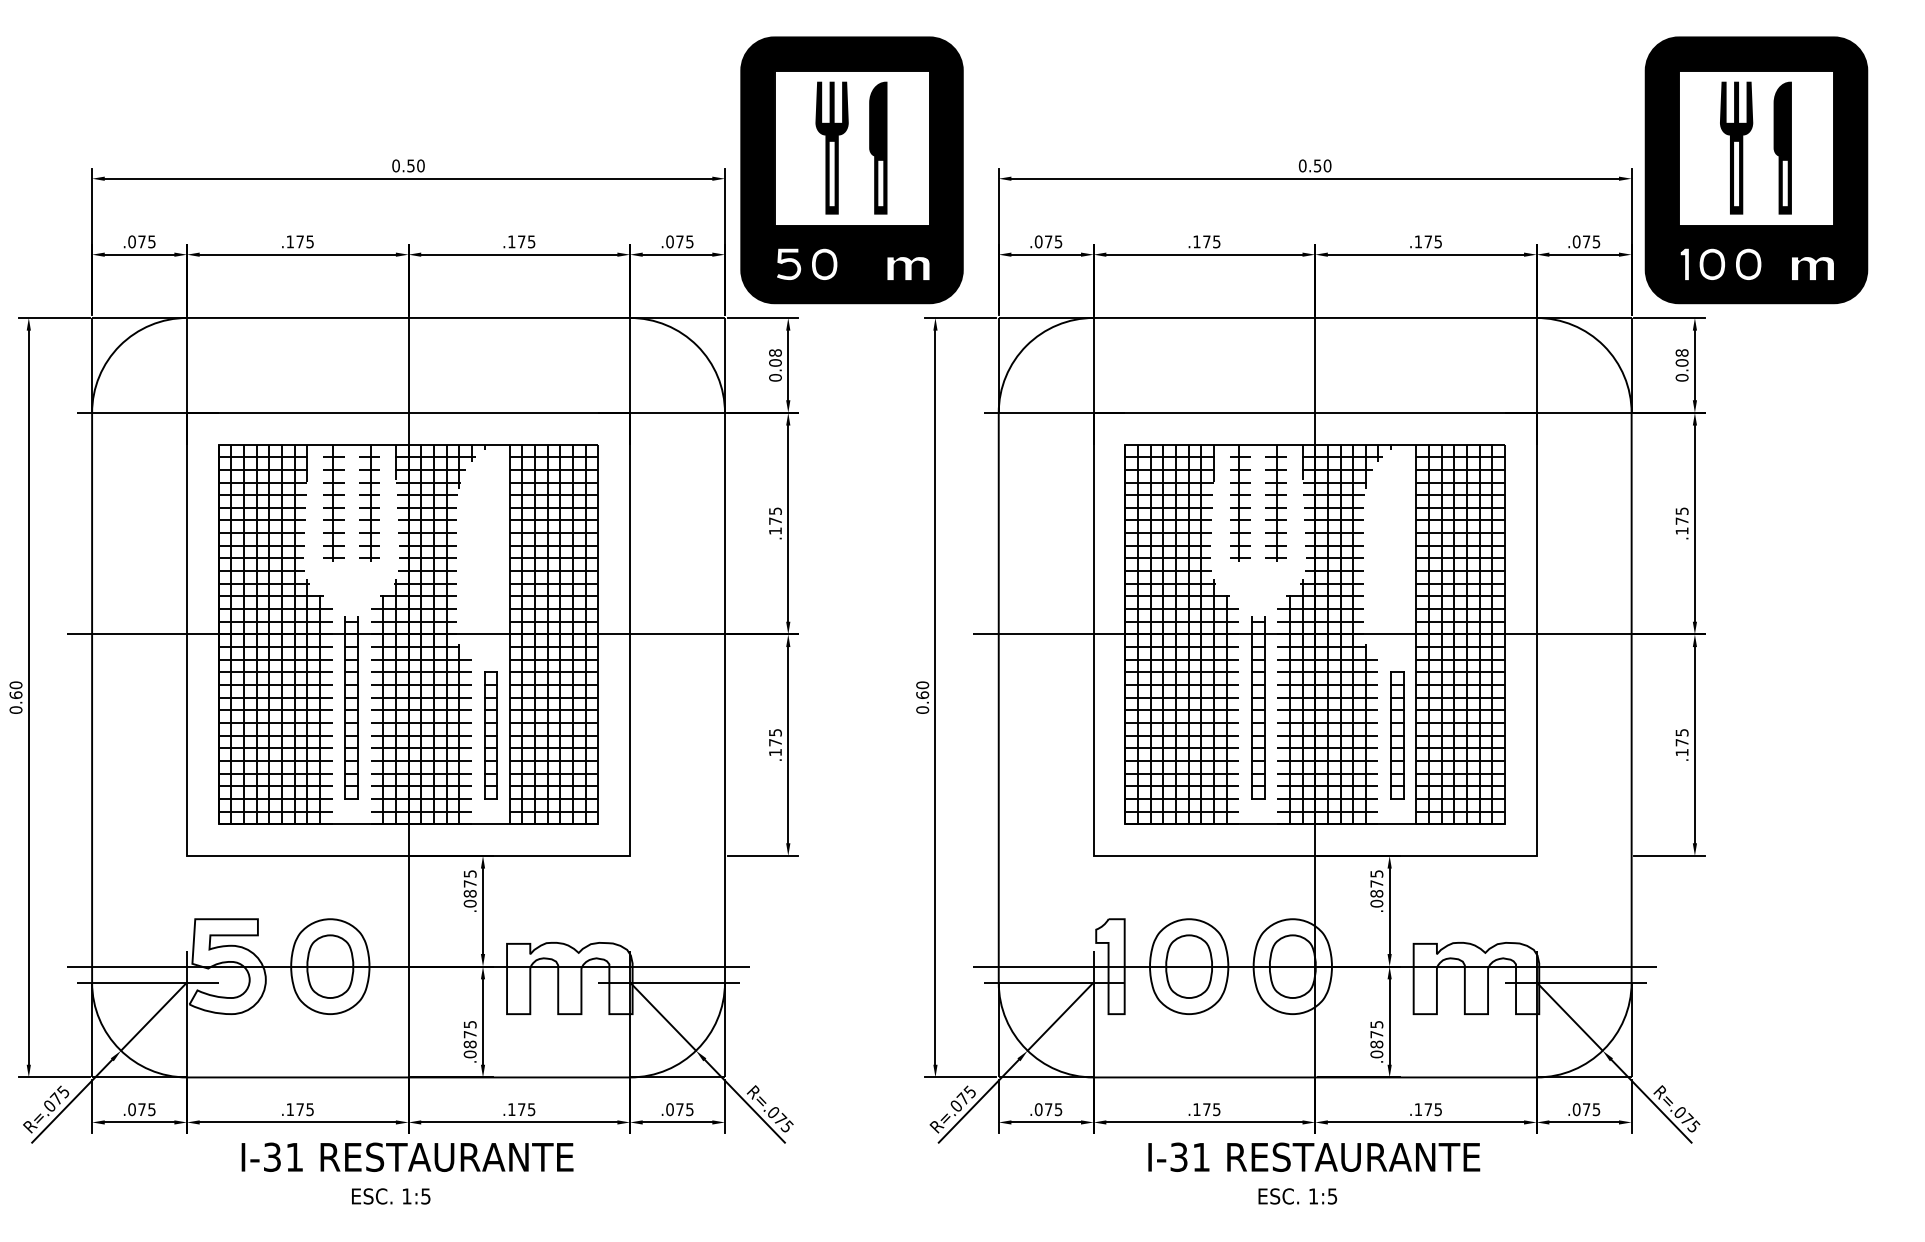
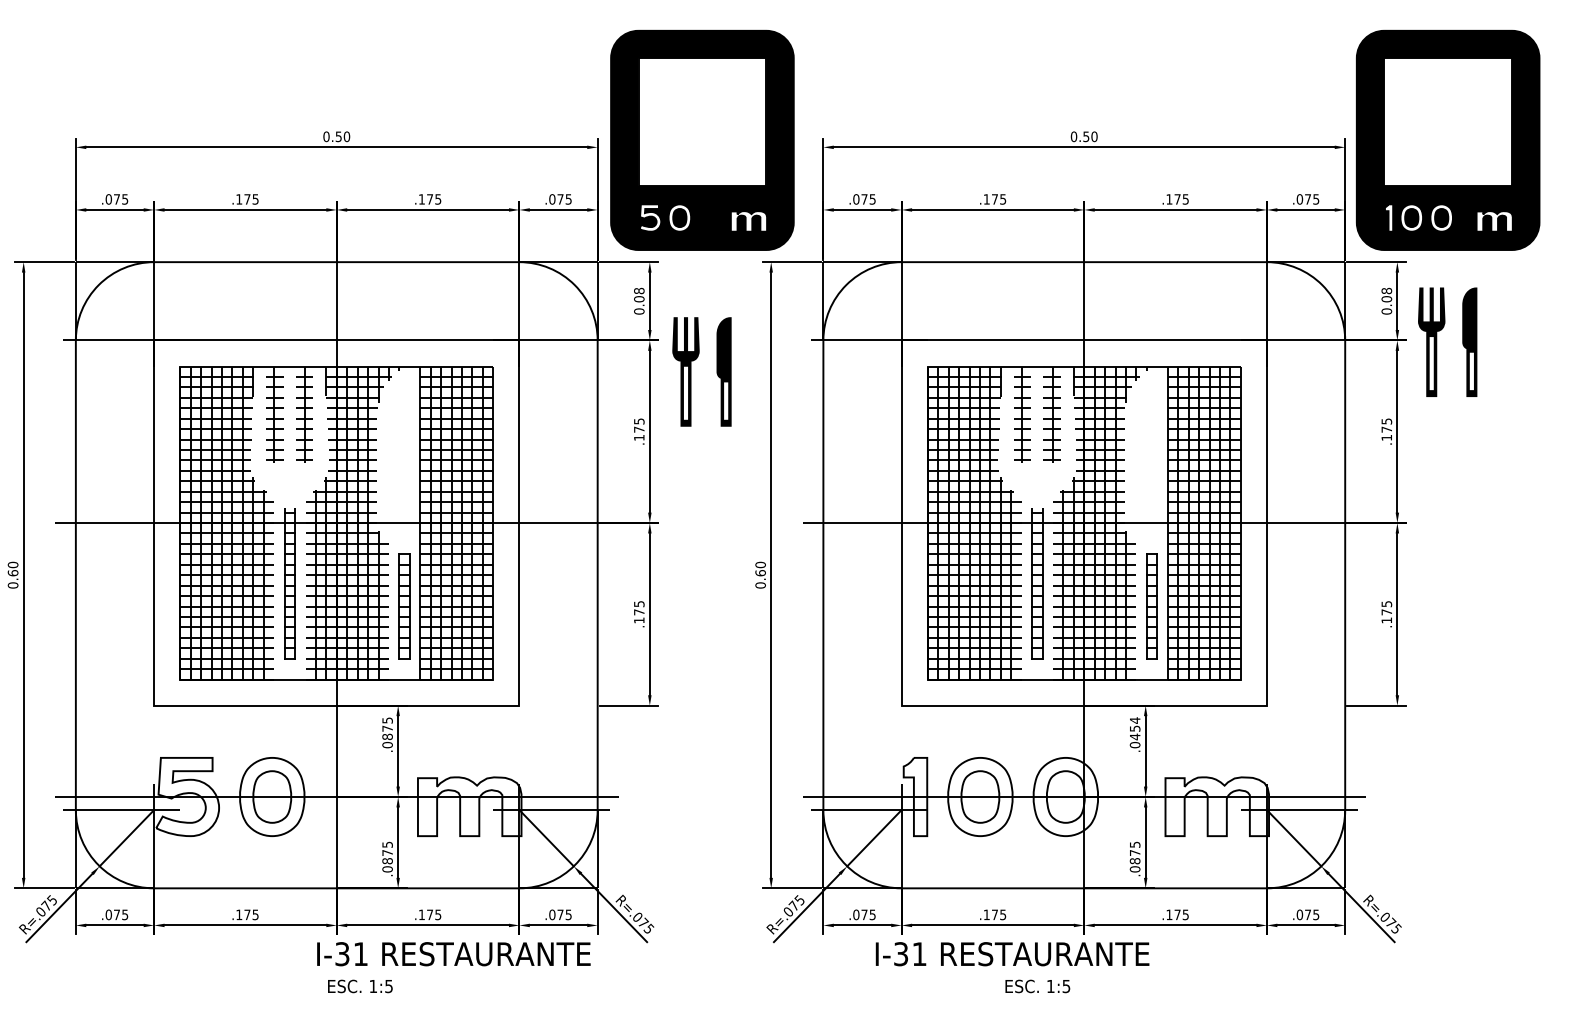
part: (838, 147) -> (691, 371), moved
part: (1743, 147) -> (1437, 341), moved
text: (1376, 883) -> (1134, 728), .0875 -> .0454
text: (407, 1156) -> (453, 953), moved
text: (1314, 1156) -> (1012, 953), moved
text: (391, 1196) -> (360, 986), moved
text: (1297, 1196) -> (1037, 986), moved

